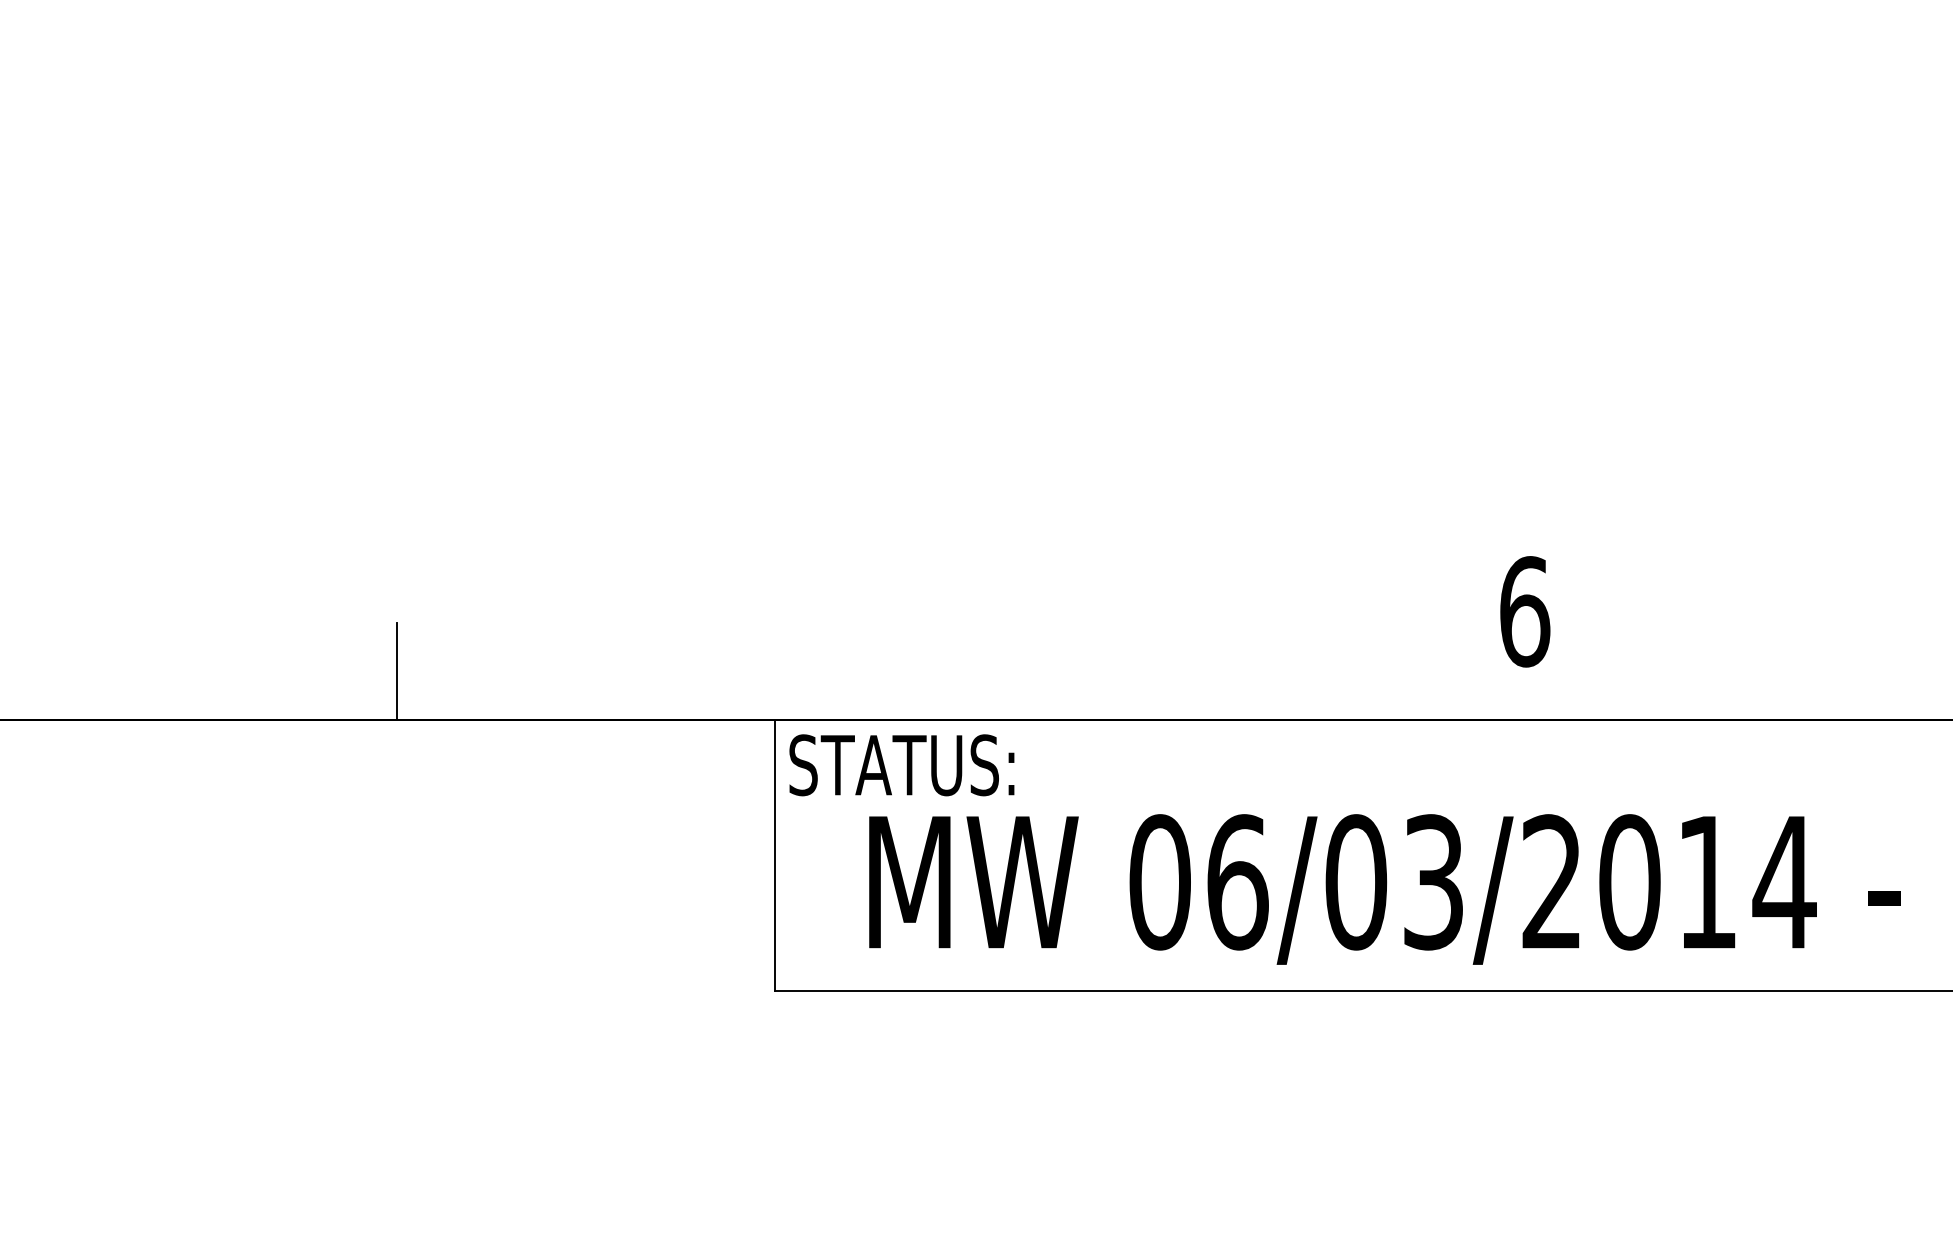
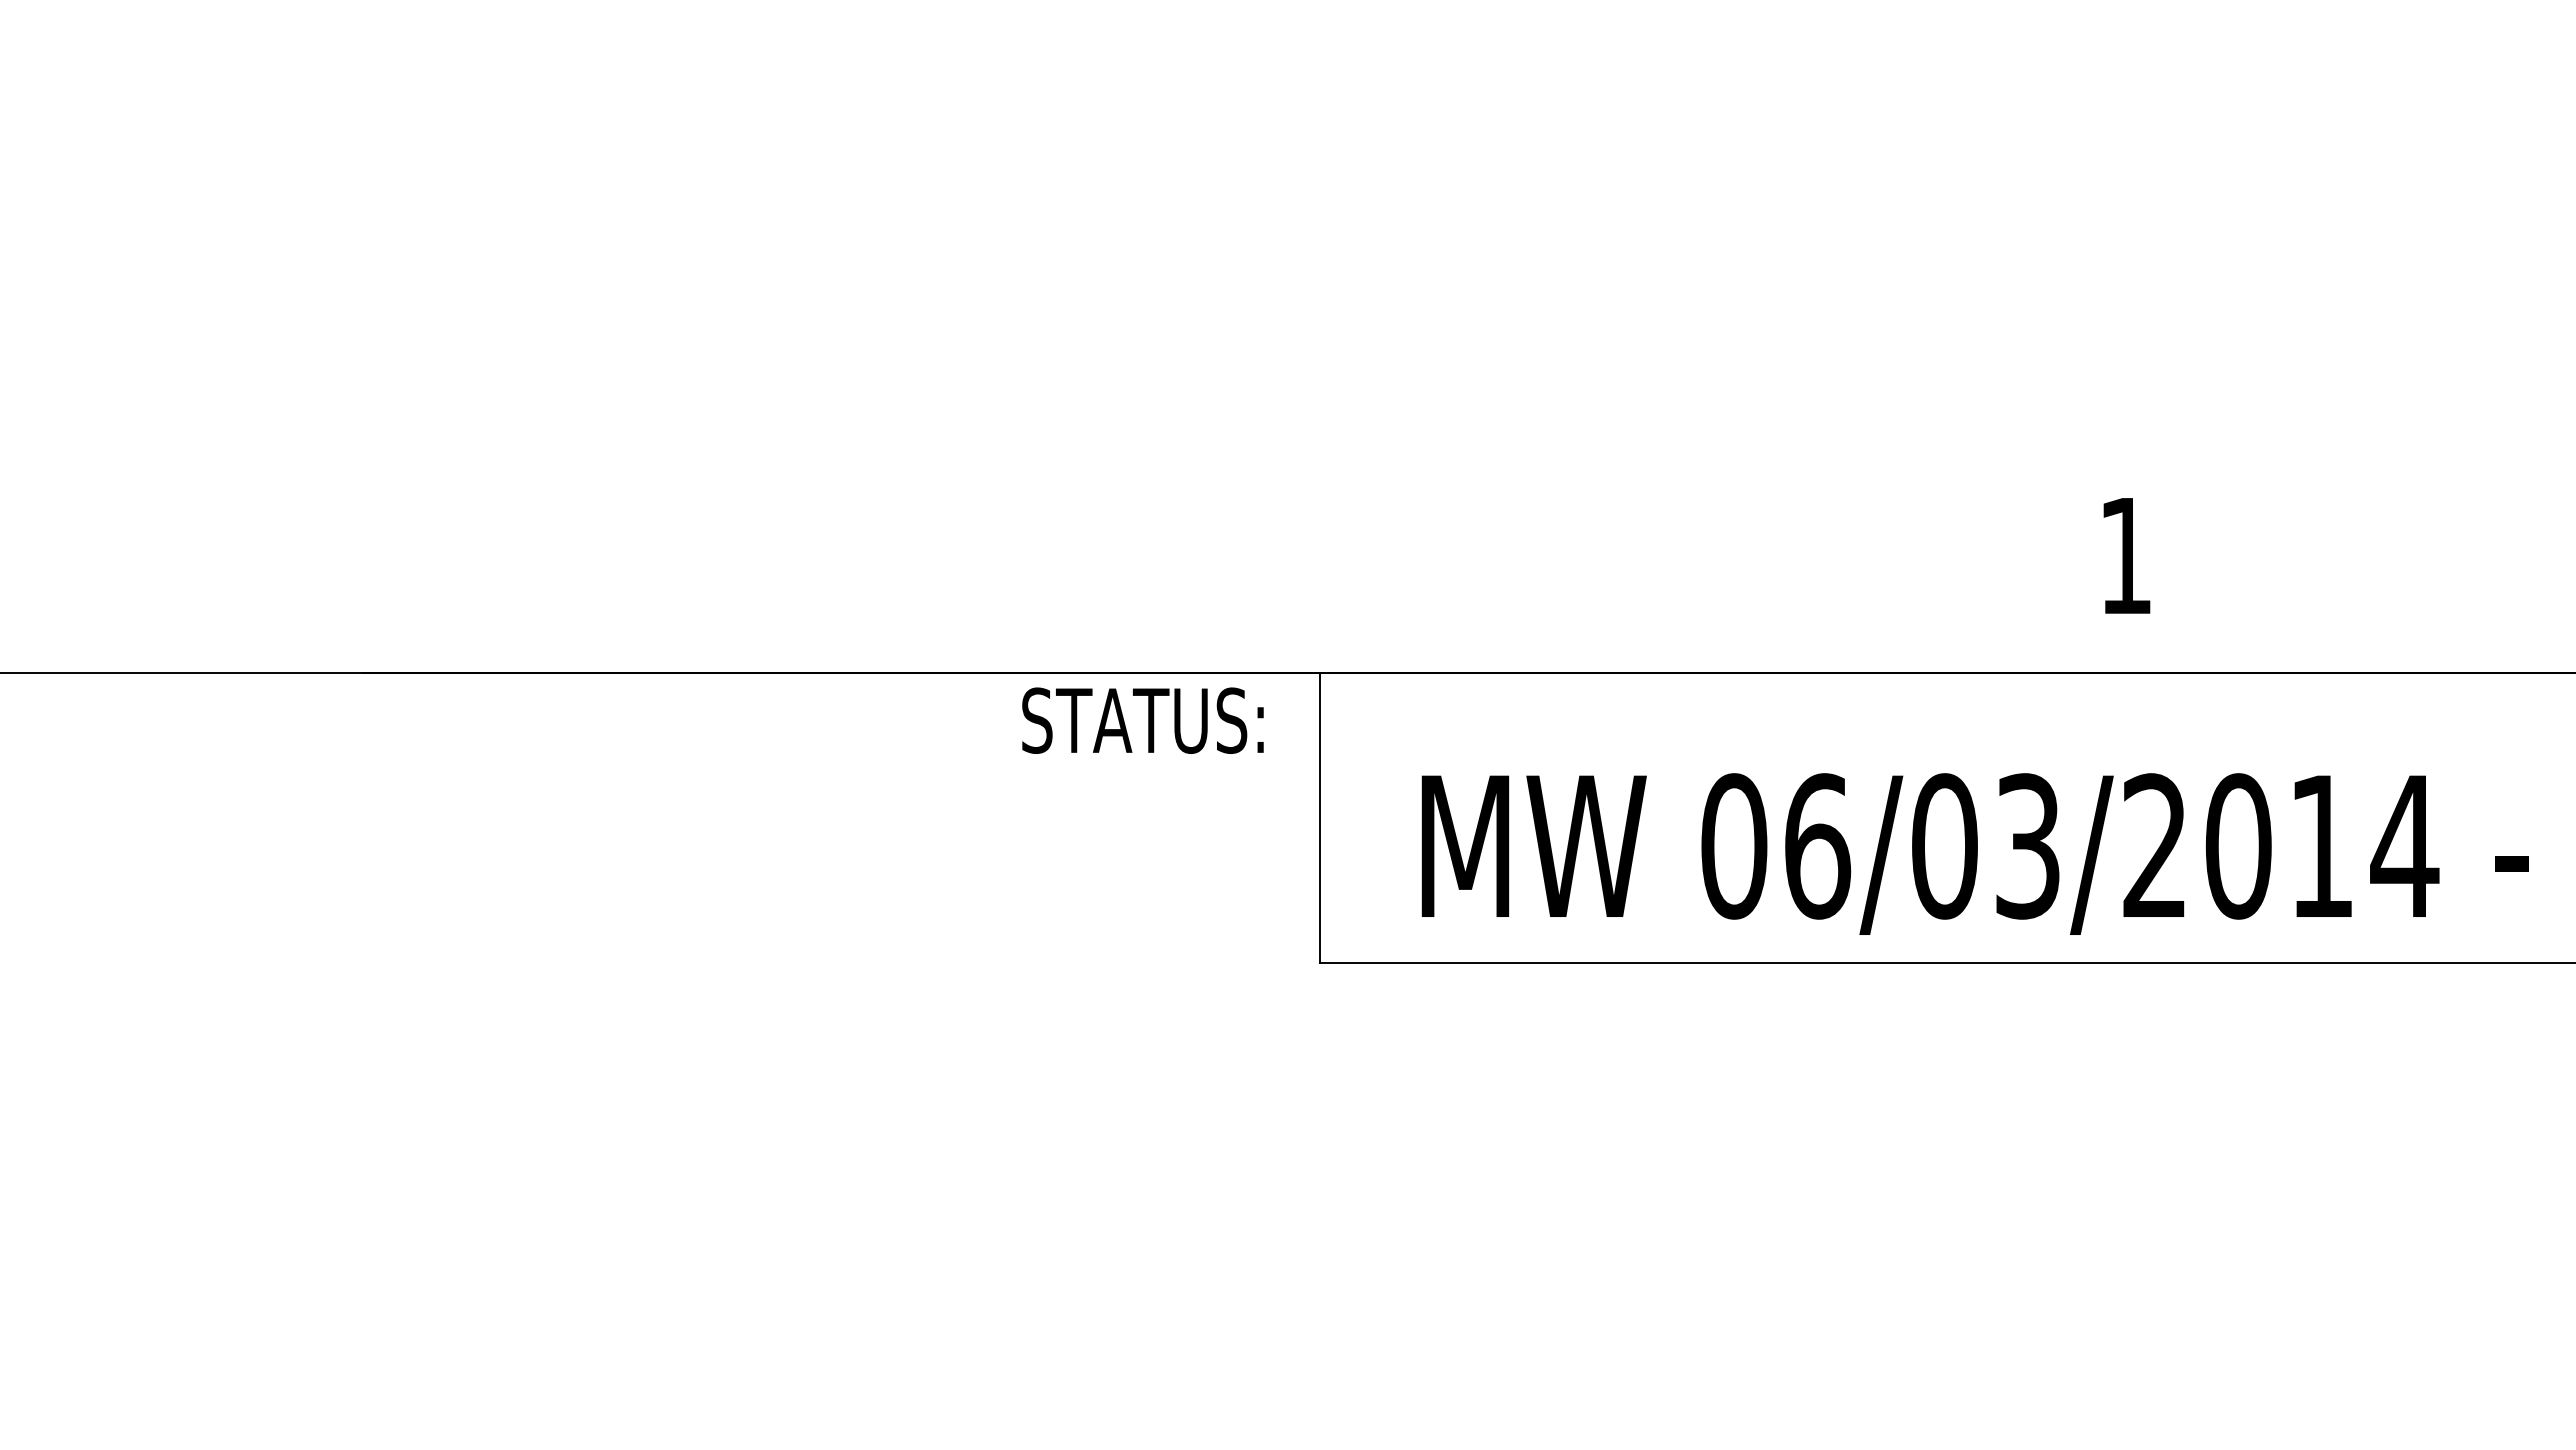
text: (1525, 611) -> (2126, 555), 6 -> 1
line: (396, 671) -> (914, 619), removed
text: (901, 765) -> (1142, 720), moved

